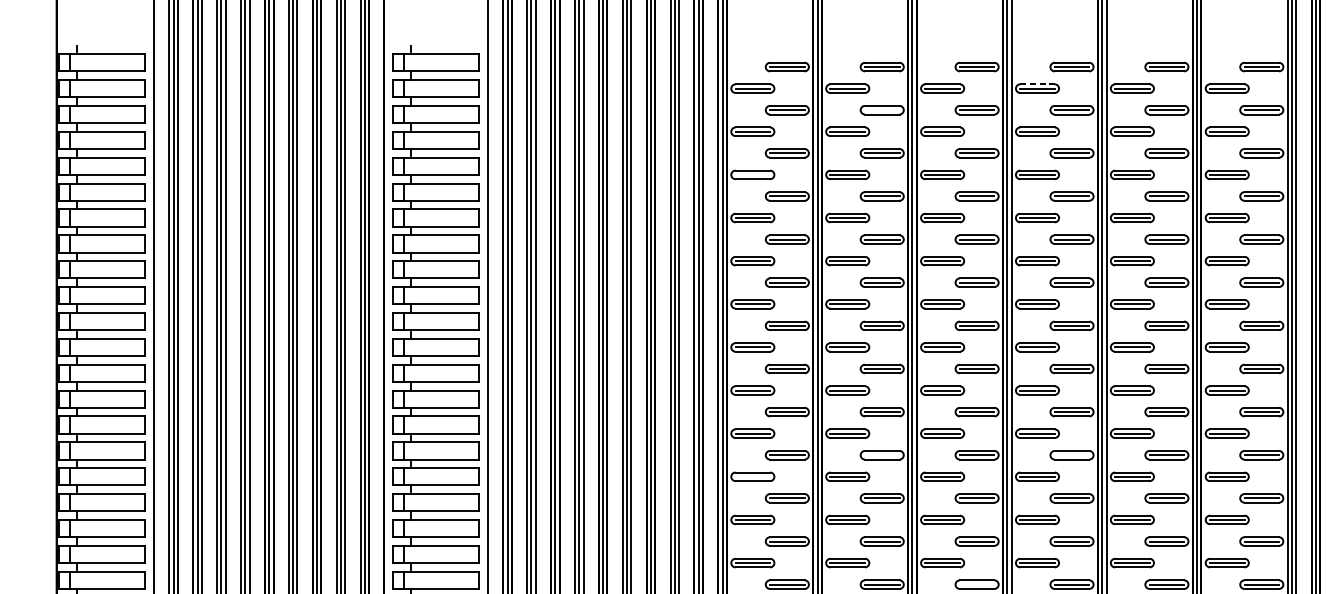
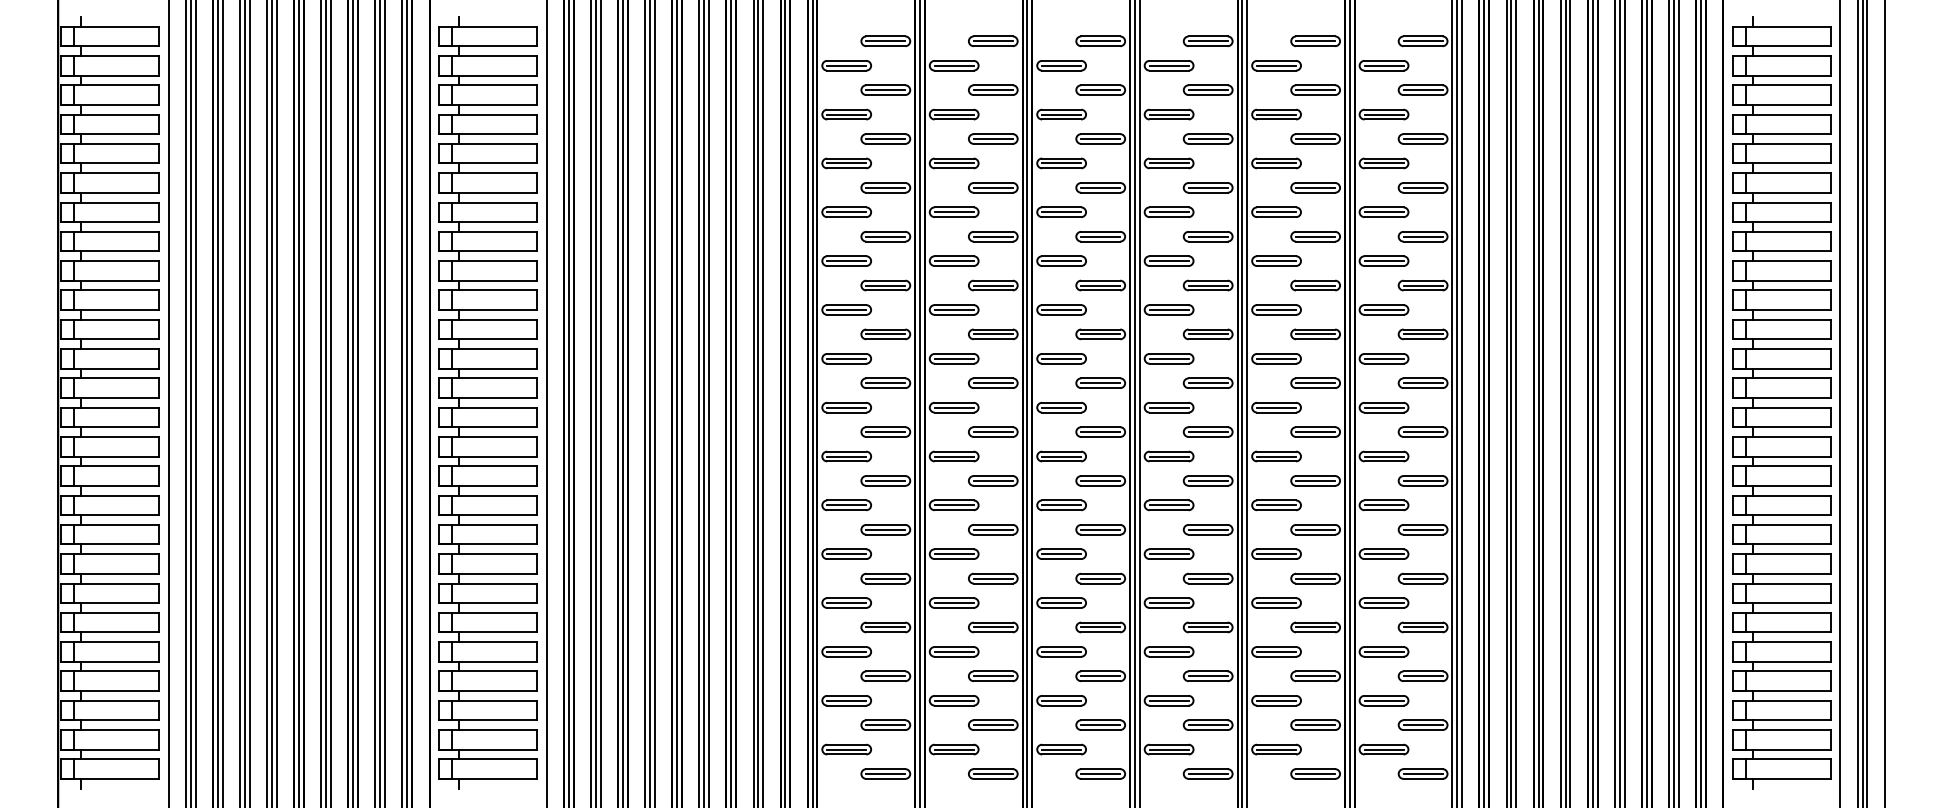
line: (1037, 84) -> (1169, 60), dashed -> solid
line: (881, 110) -> (992, 90), added
line: (752, 174) -> (846, 163), added
line: (881, 454) -> (992, 480), added
line: (1071, 454) -> (1207, 480), added
line: (752, 476) -> (846, 505), added
line: (976, 584) -> (1100, 627), added

